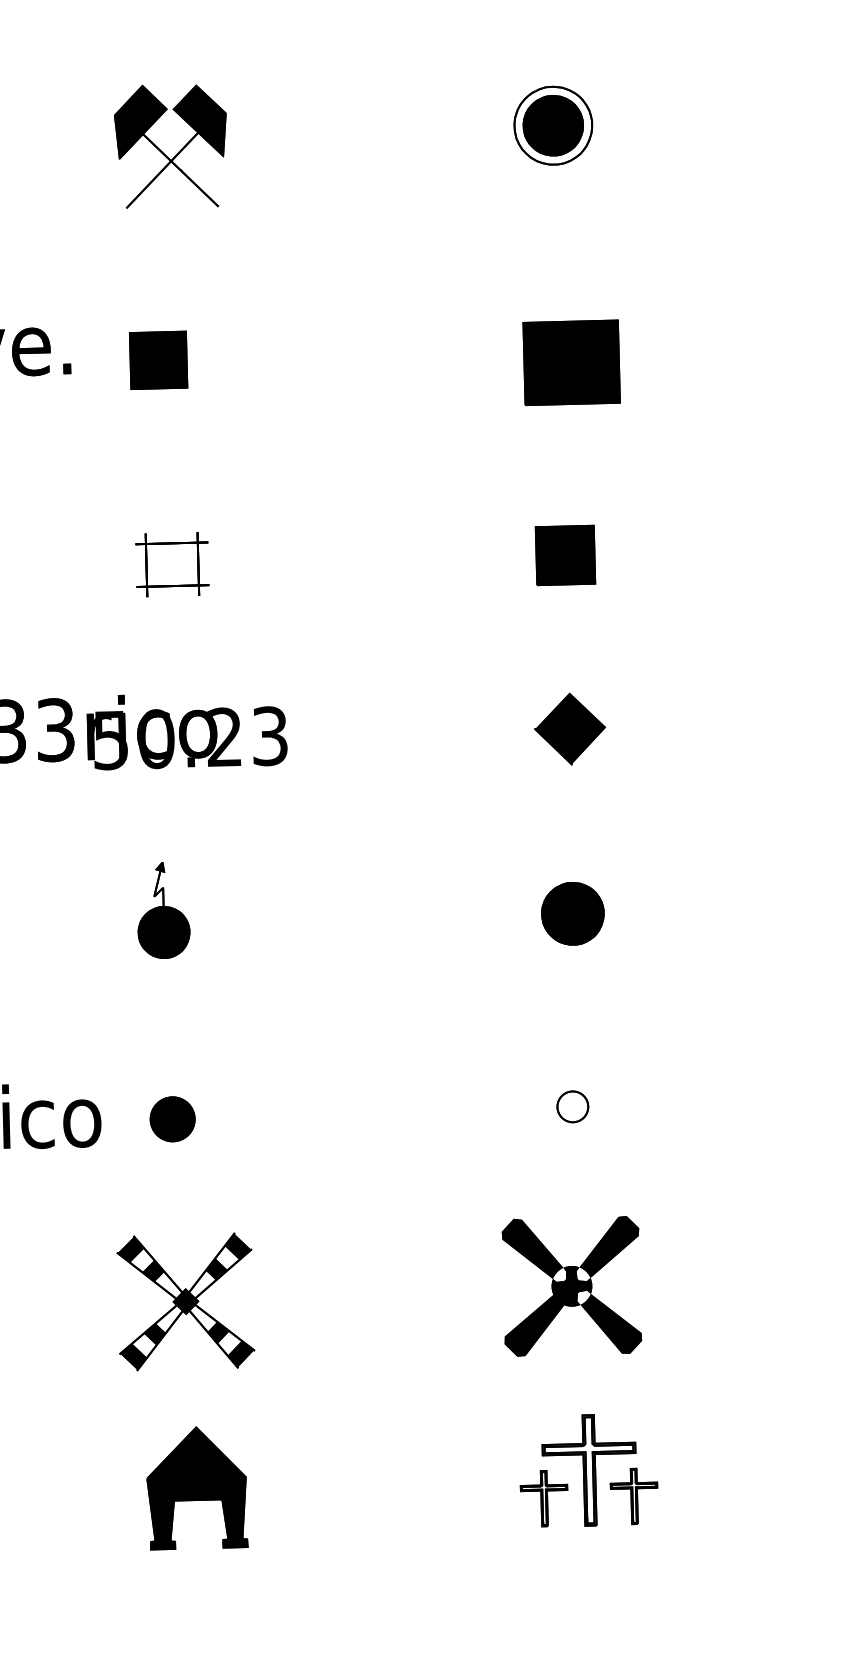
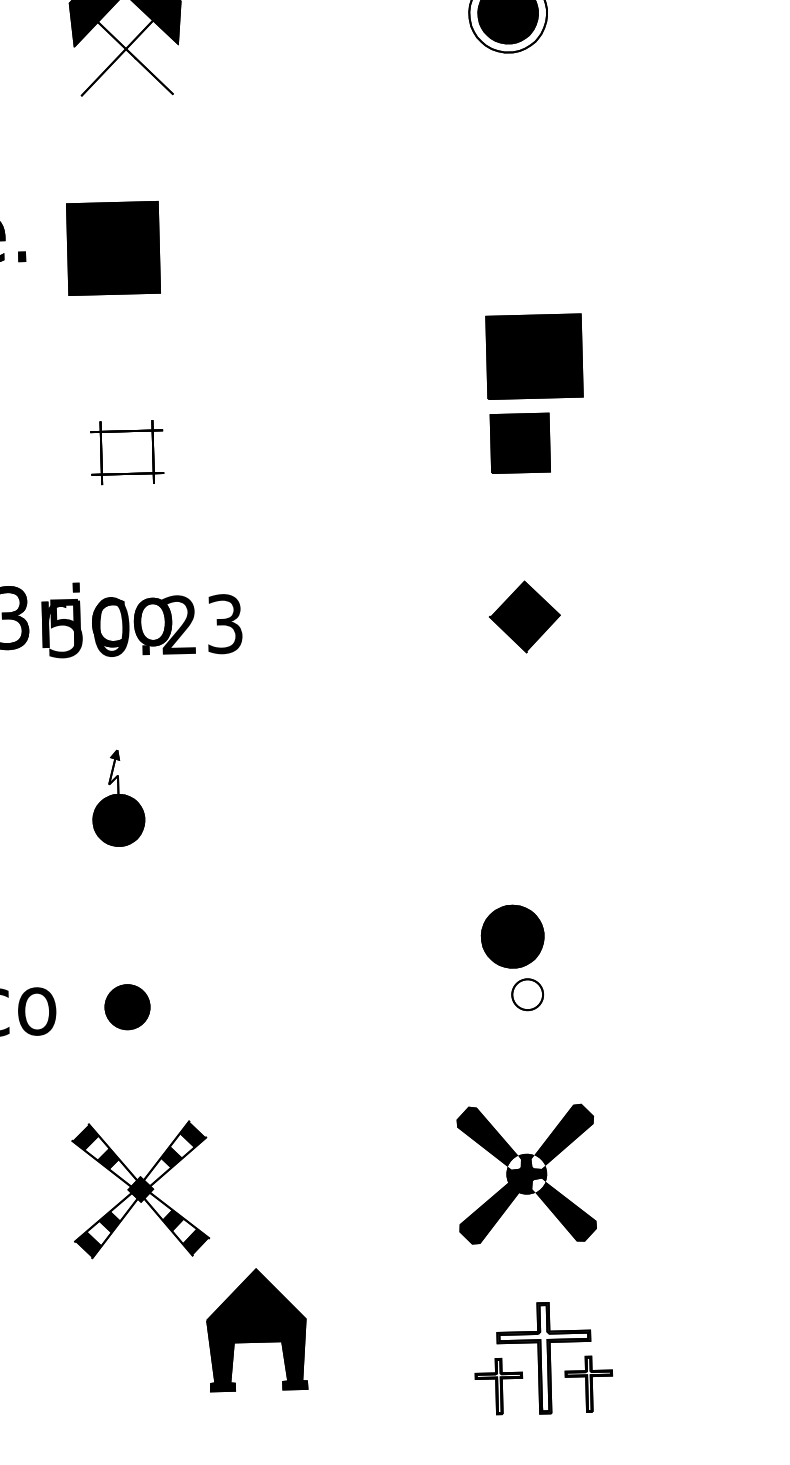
part: (158, 359) -> (113, 247), size x1.6
part: (571, 362) -> (534, 356), moved
part: (572, 913) -> (512, 936), moved
part: (197, 1488) -> (257, 1330), moved

